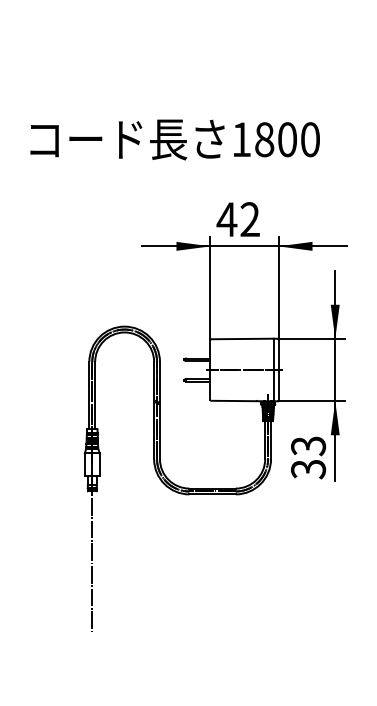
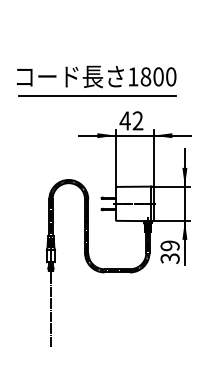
line: (174, 173) -> (96, 95), added
text: (307, 445) -> (169, 245), 33 -> 39

